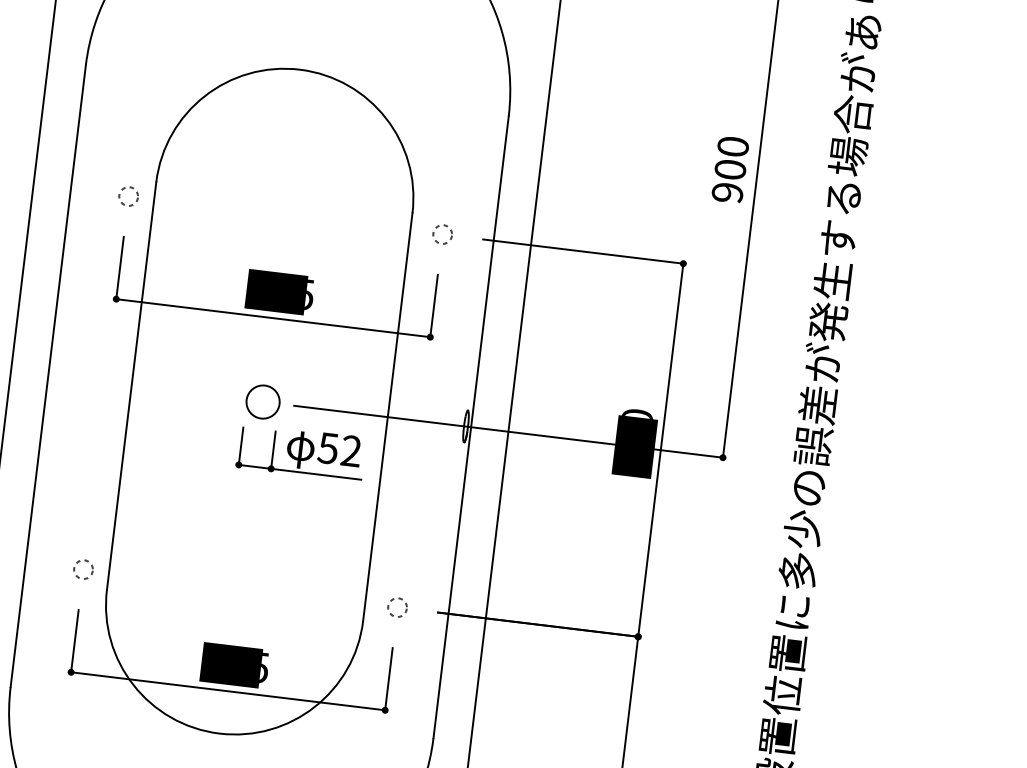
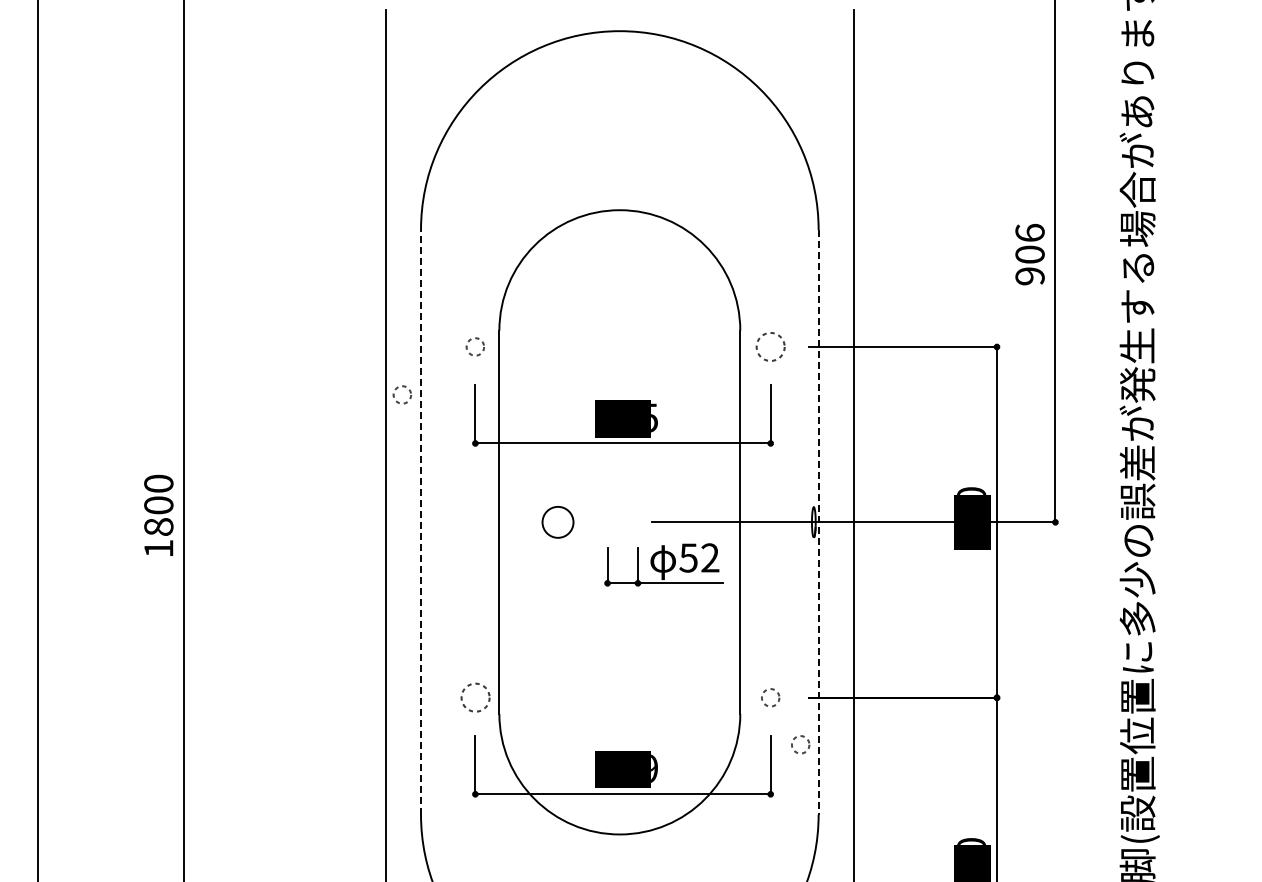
text: (732, 146) -> (1029, 232), 900 -> 906
circle: (442, 234) -> (770, 346), size x1.6
circle: (43, 237) -> (401, 394), added
line: (48, 375) -> (421, 521), solid -> dashed
circle: (262, 402) -> (557, 522), moved
line: (470, 427) -> (818, 522), solid -> dashed
circle: (82, 569) -> (474, 697), size x1.6
circle: (423, 661) -> (800, 744), added
text: (264, 667) -> (654, 768), 505 -> 409

